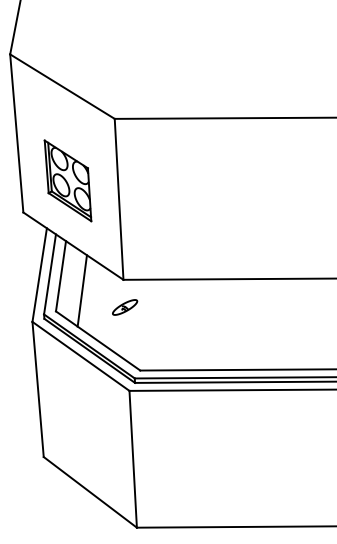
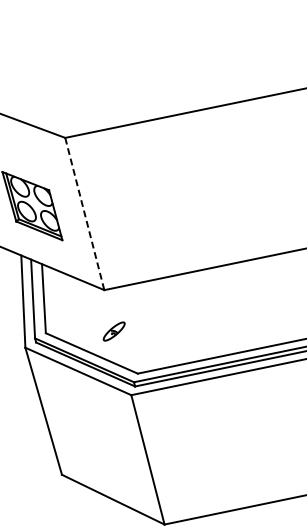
line: (119, 199) -> (85, 214), solid -> dashed
line: (81, 290) -> (66, 308), removed
part: (125, 307) -> (114, 331), moved

